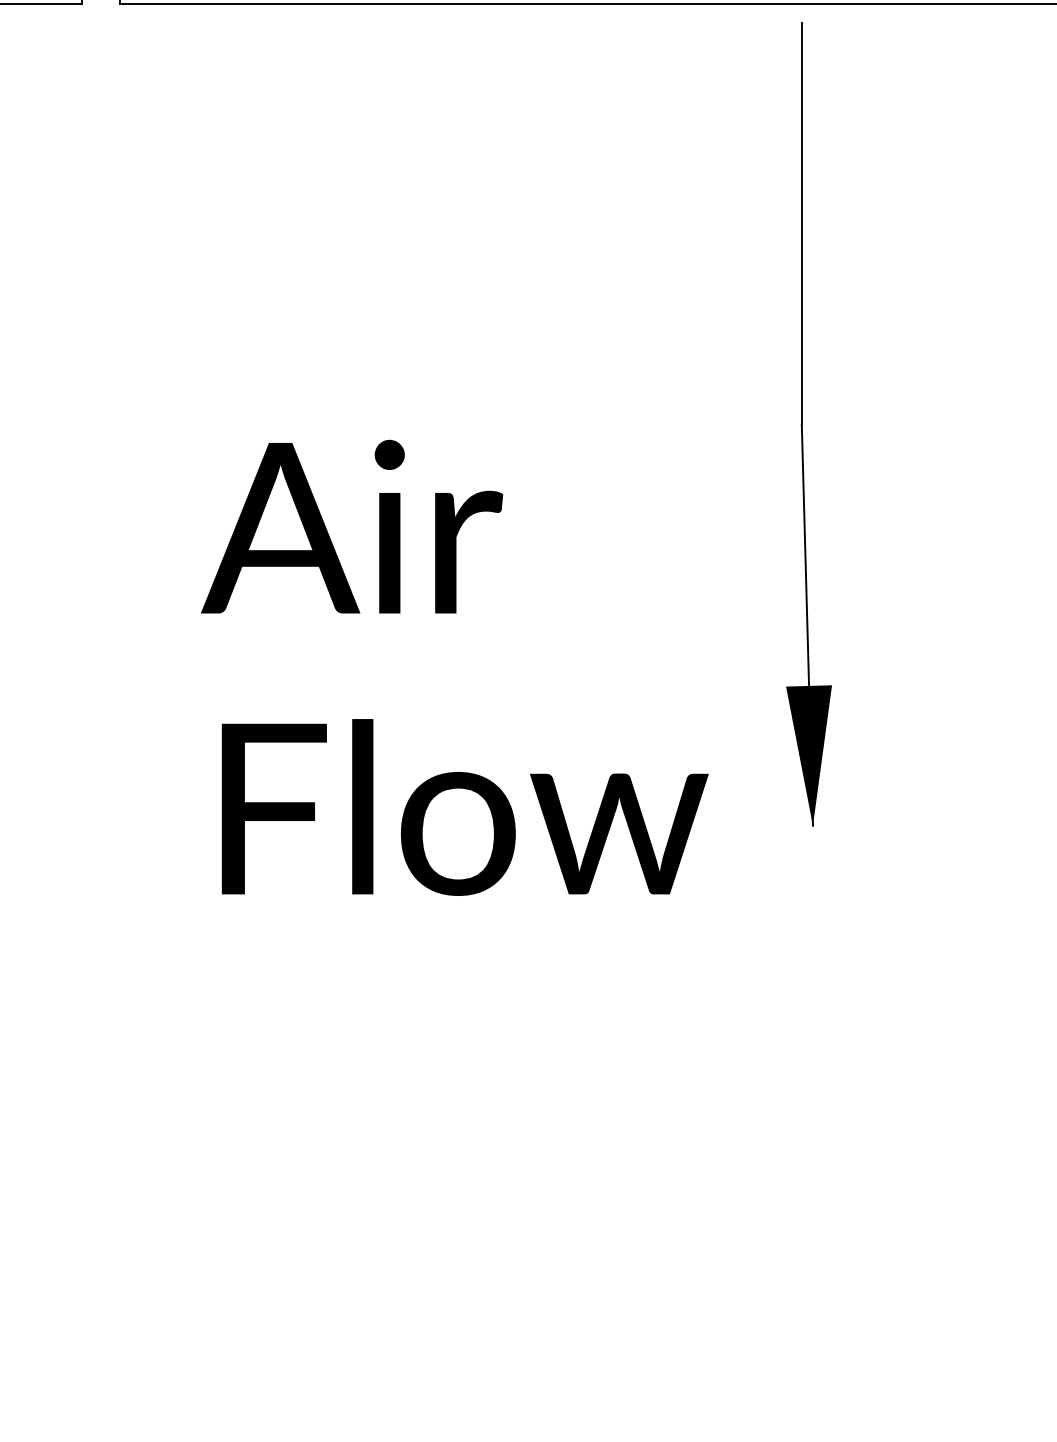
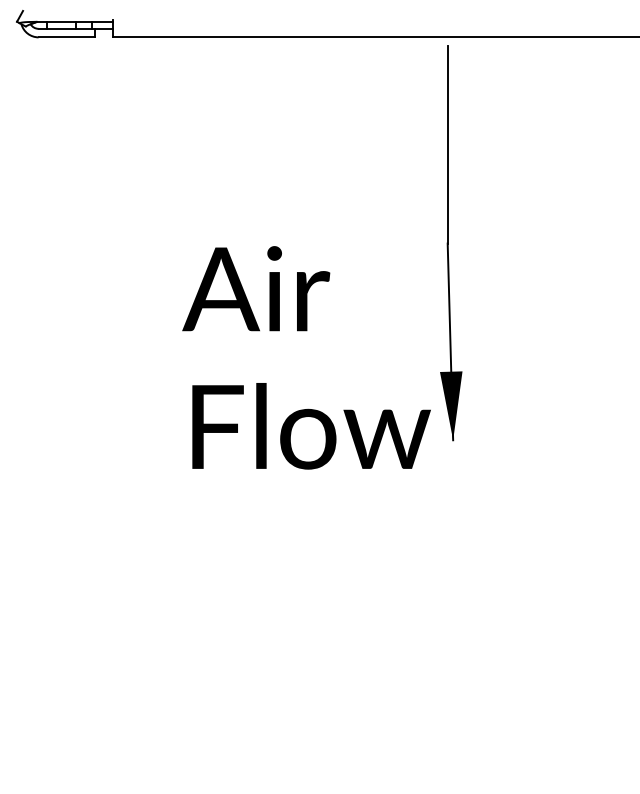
text: (454, 667) -> (306, 357), moved

